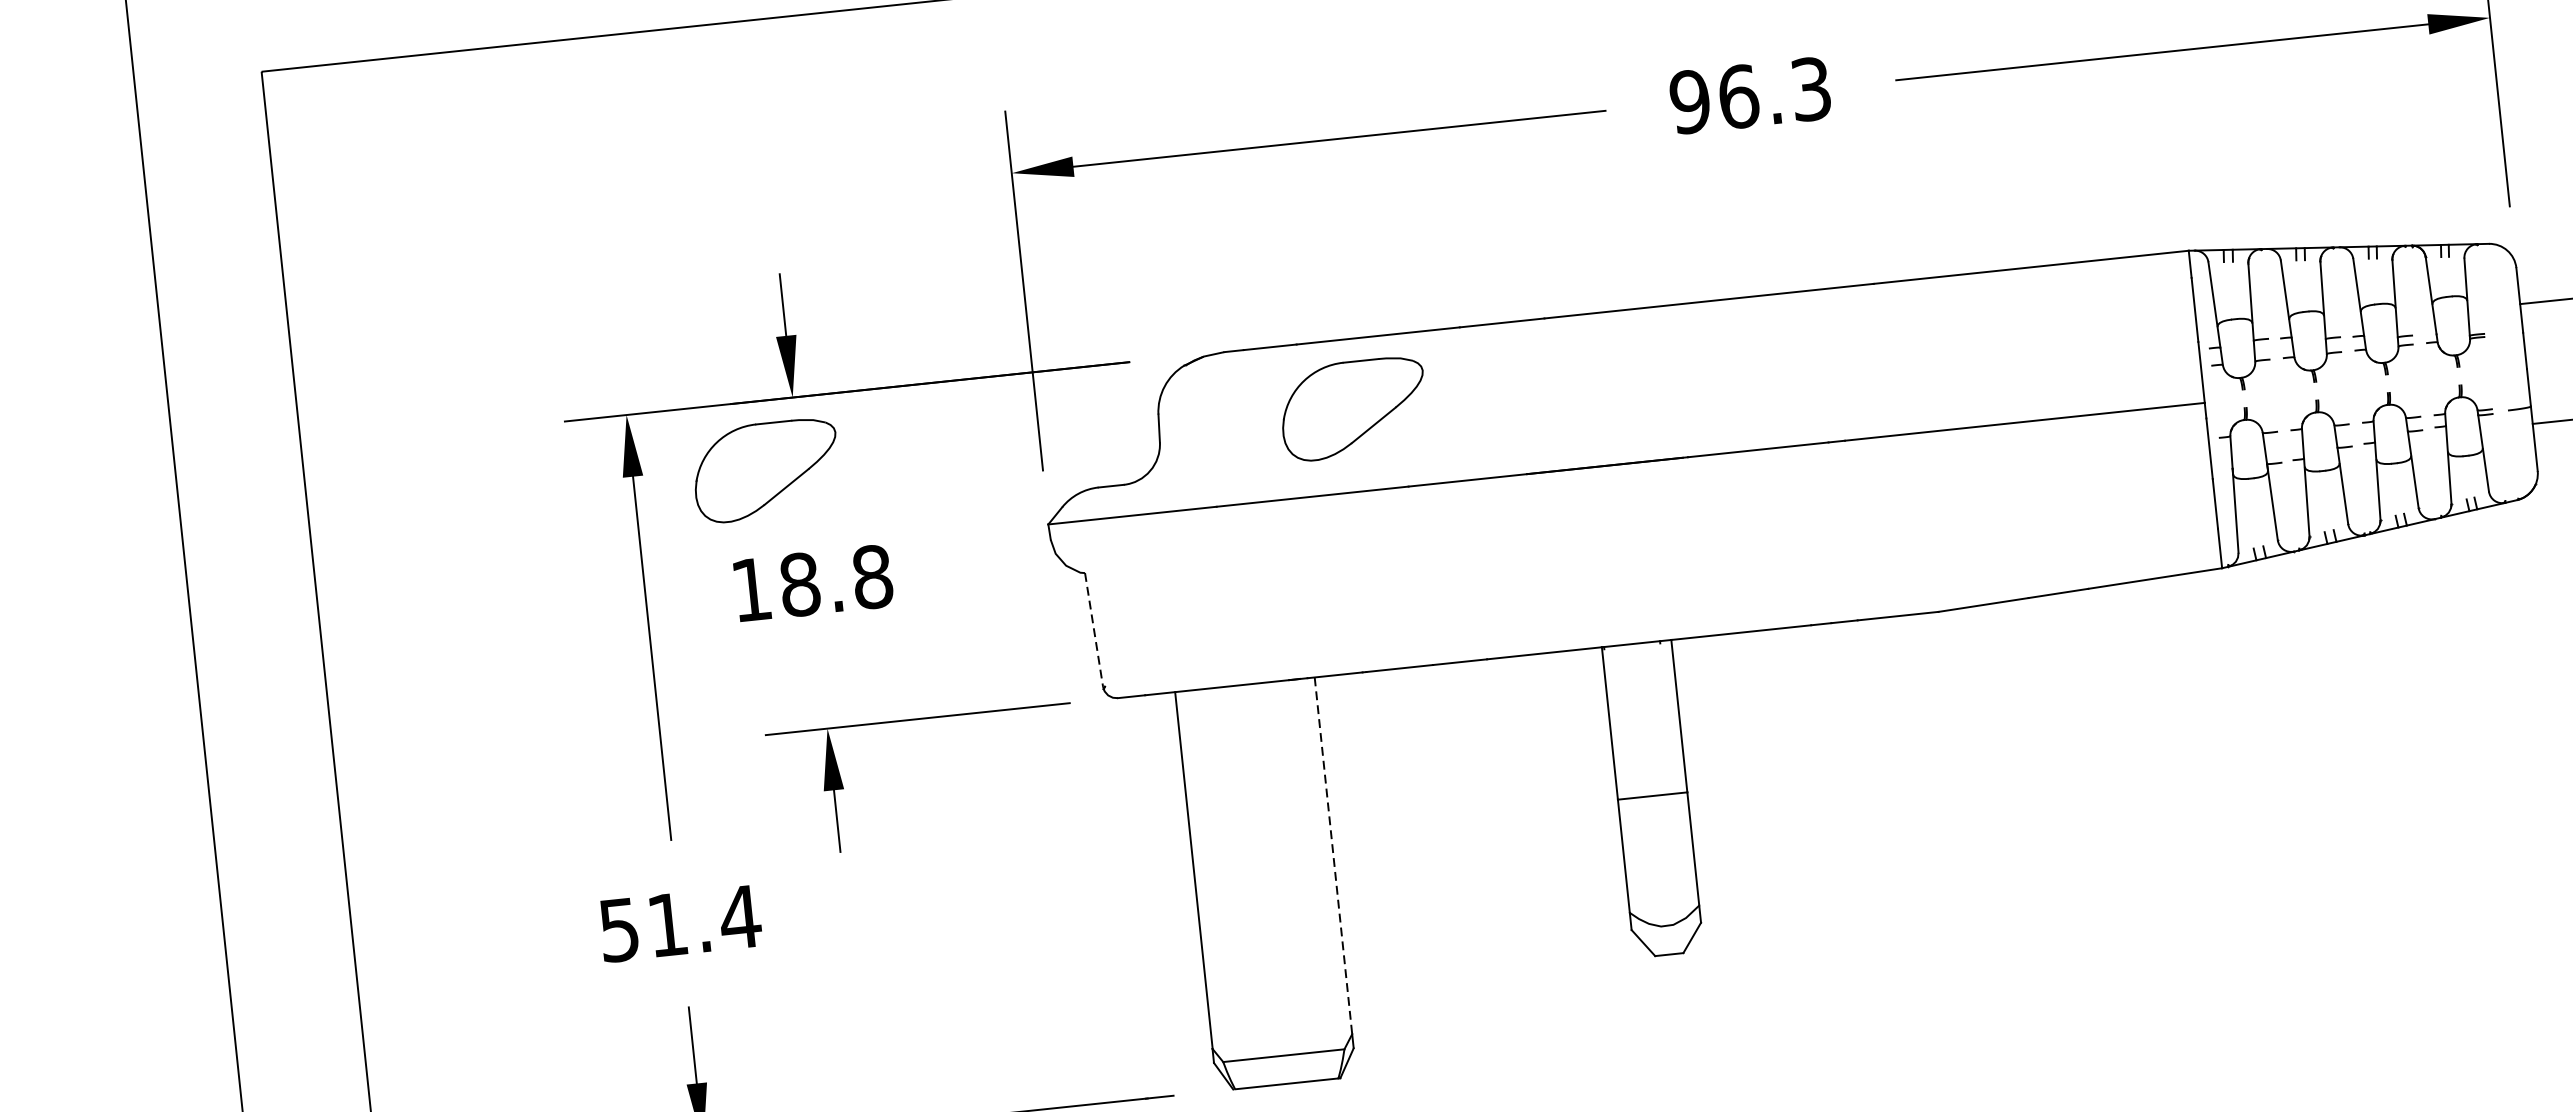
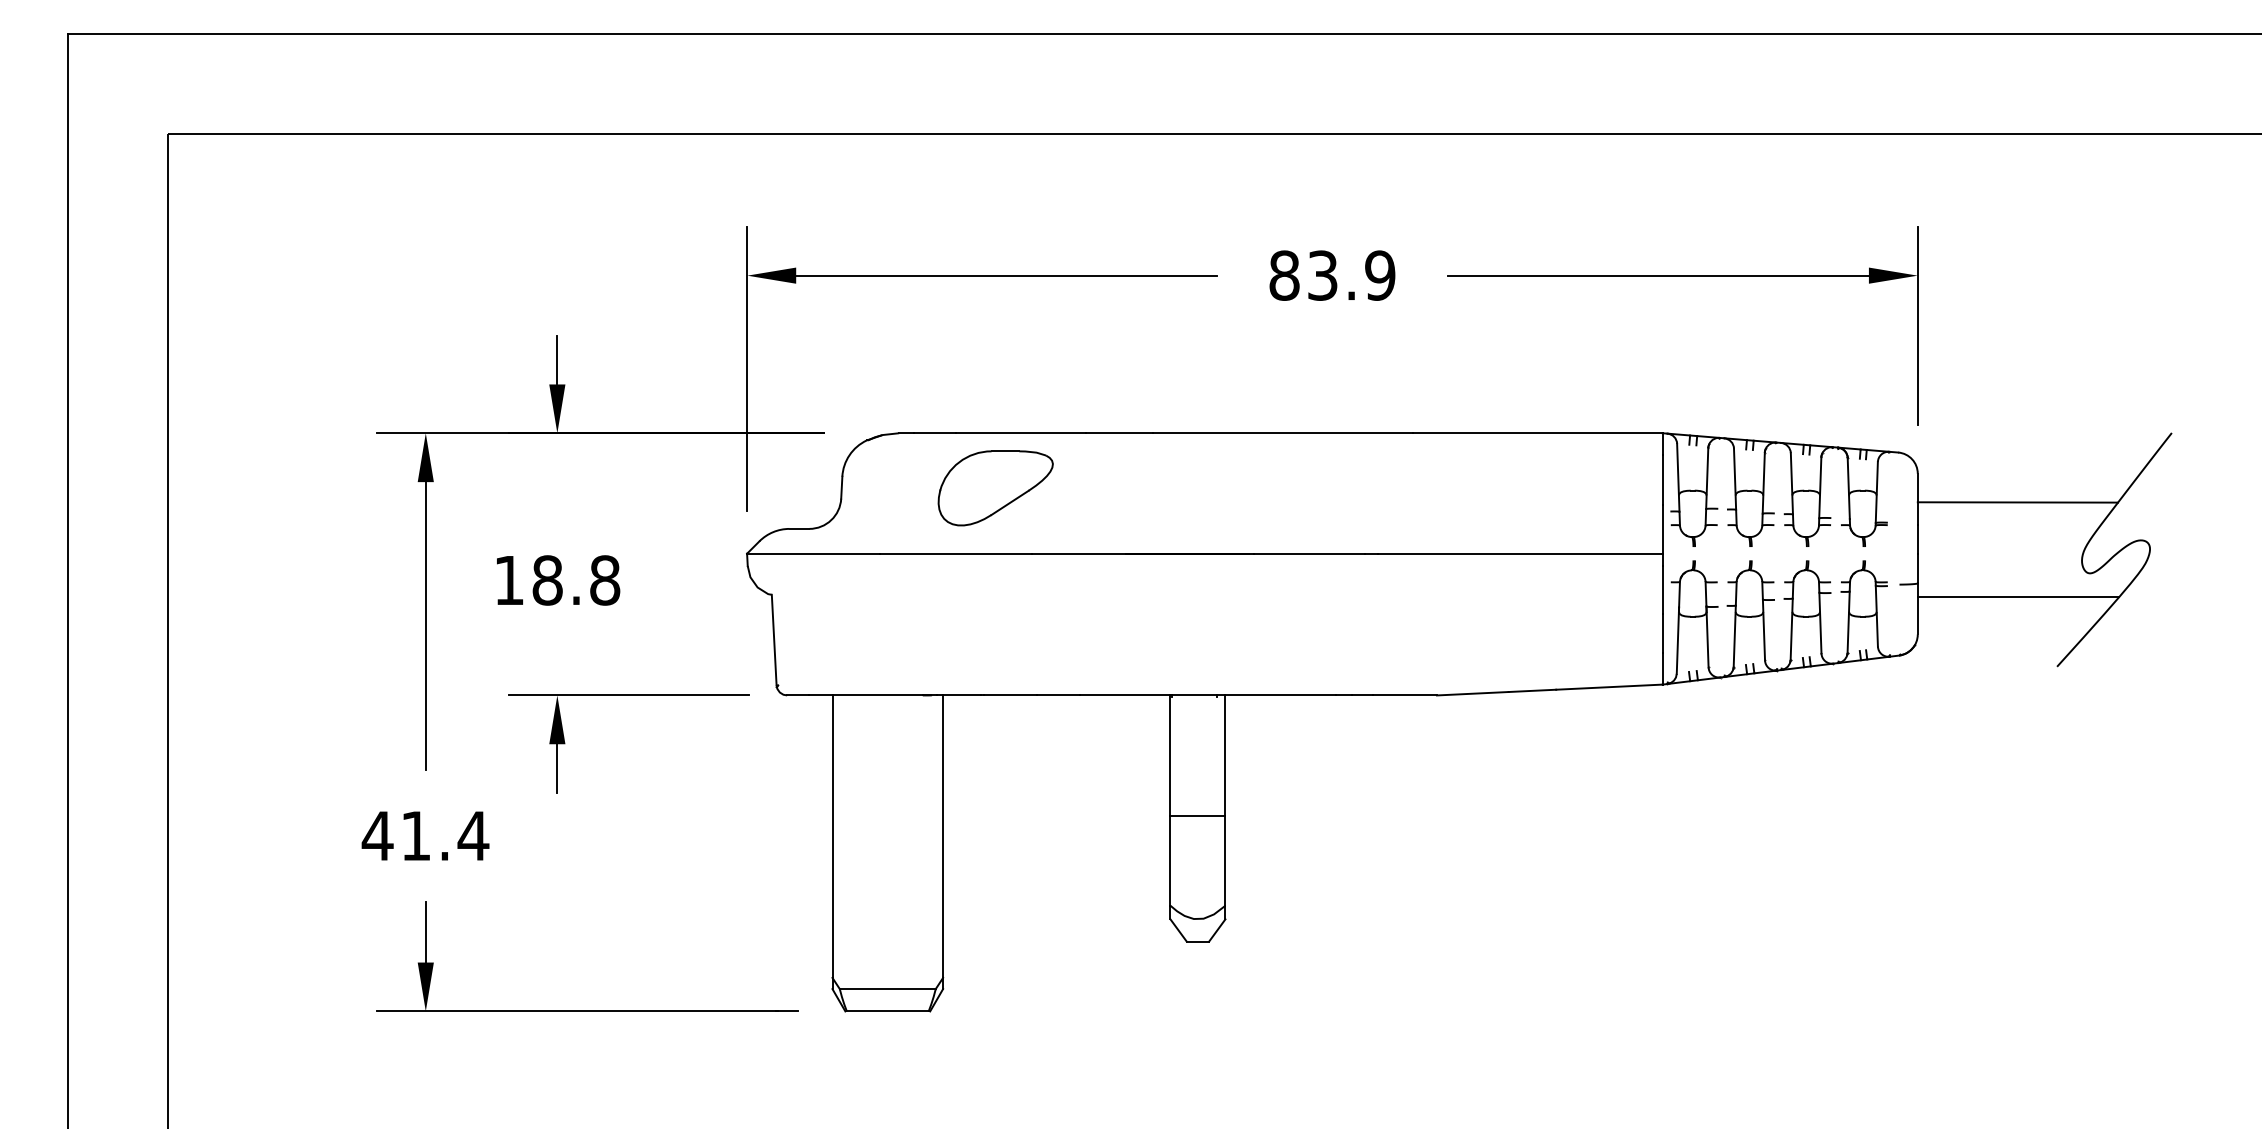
text: (1750, 95) -> (1332, 275), 96.3 -> 83.9
part: (766, 470) -> (530, 488), removed
line: (1094, 630) -> (774, 640), dashed -> solid
line: (1334, 856) -> (943, 837), dashed -> solid
text: (619, 930) -> (377, 836), 51.4 -> 41.4

